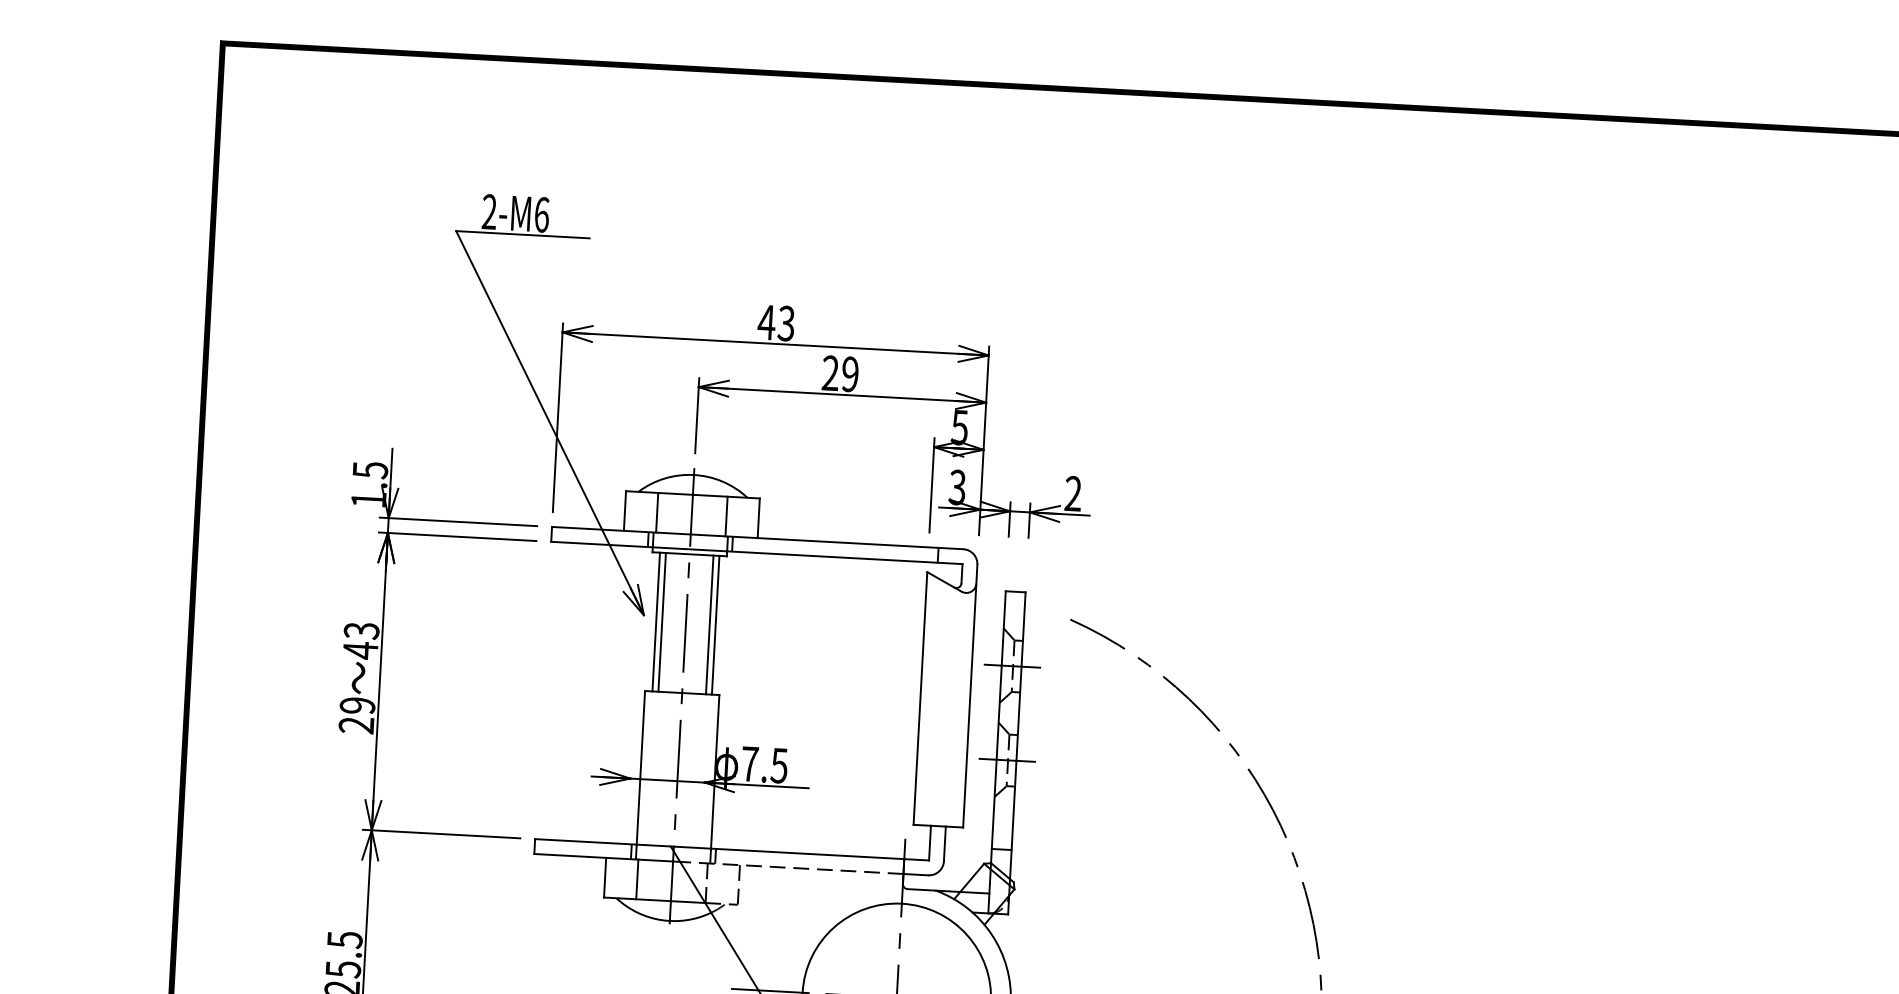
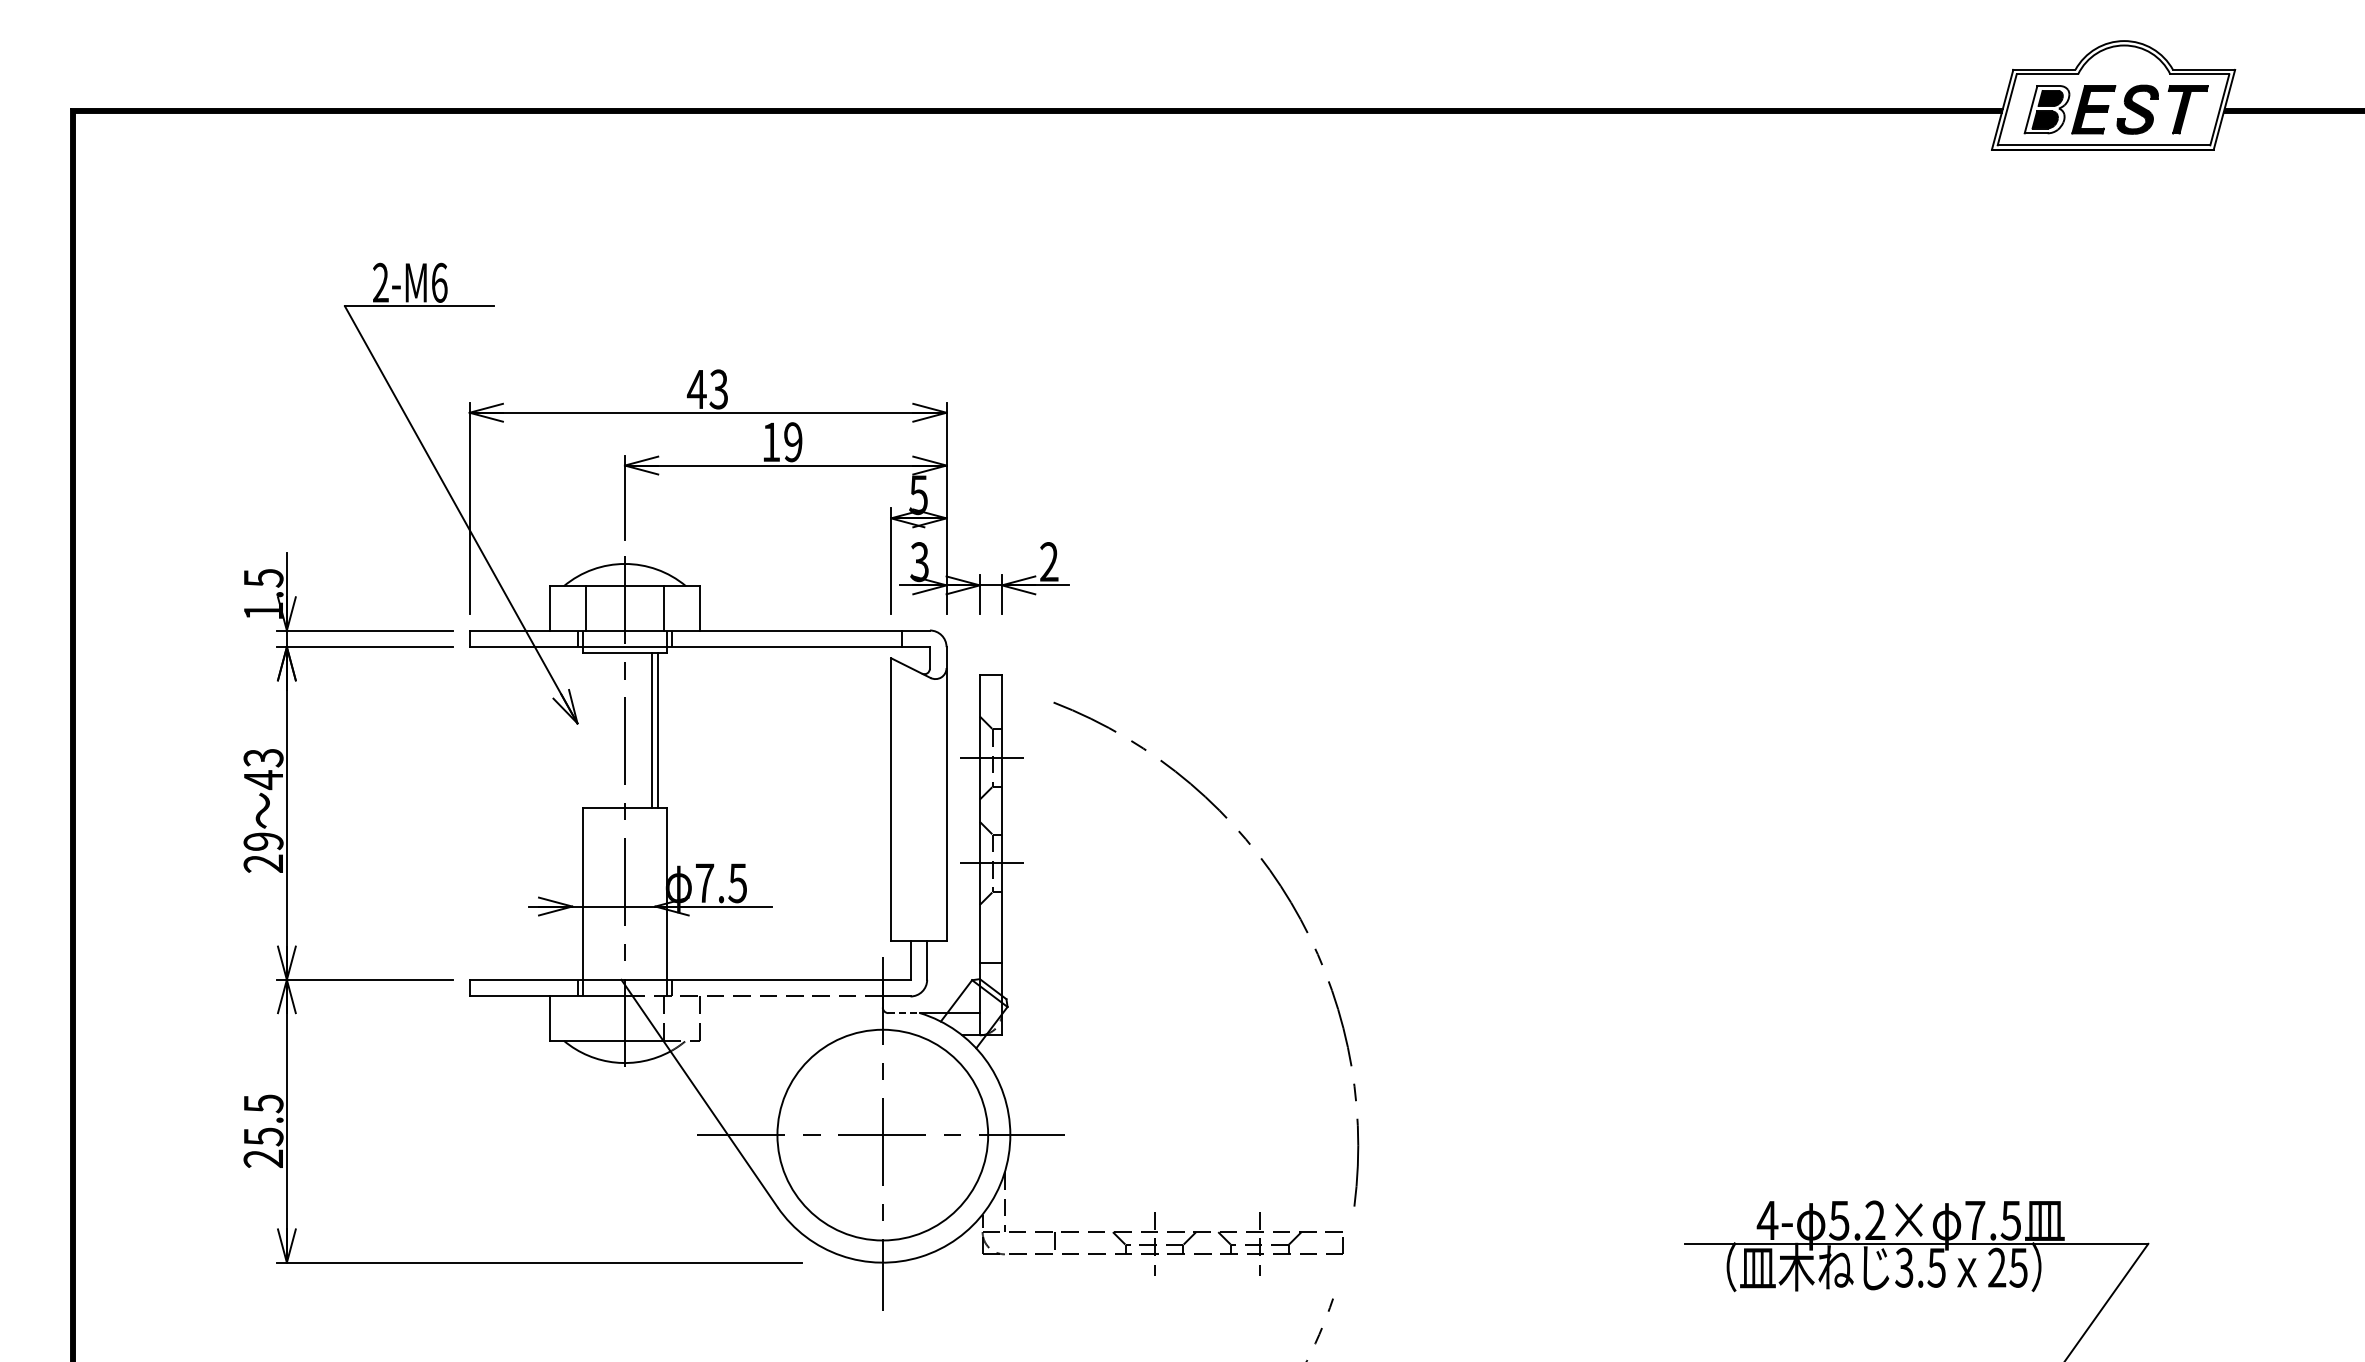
text: (830, 372) -> (771, 441), 29 -> 19
line: (656, 621) -> (591, 729), removed
line: (662, 621) -> (598, 729), removed
line: (637, 879) -> (586, 1018), removed
line: (922, 890) -> (904, 1013), solid -> dashed

